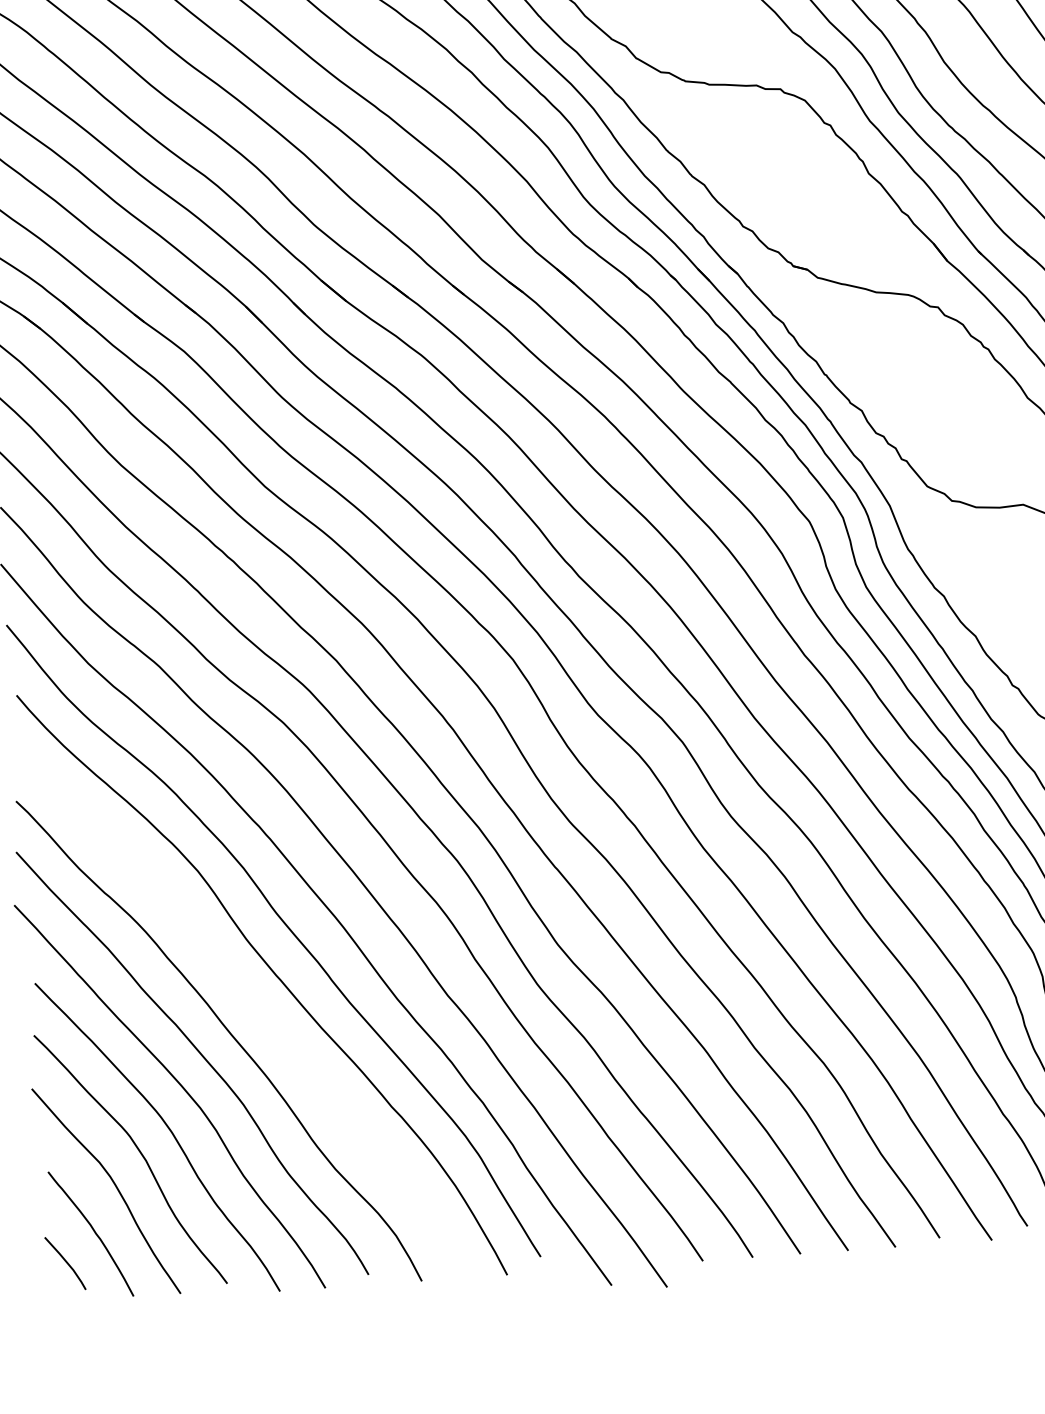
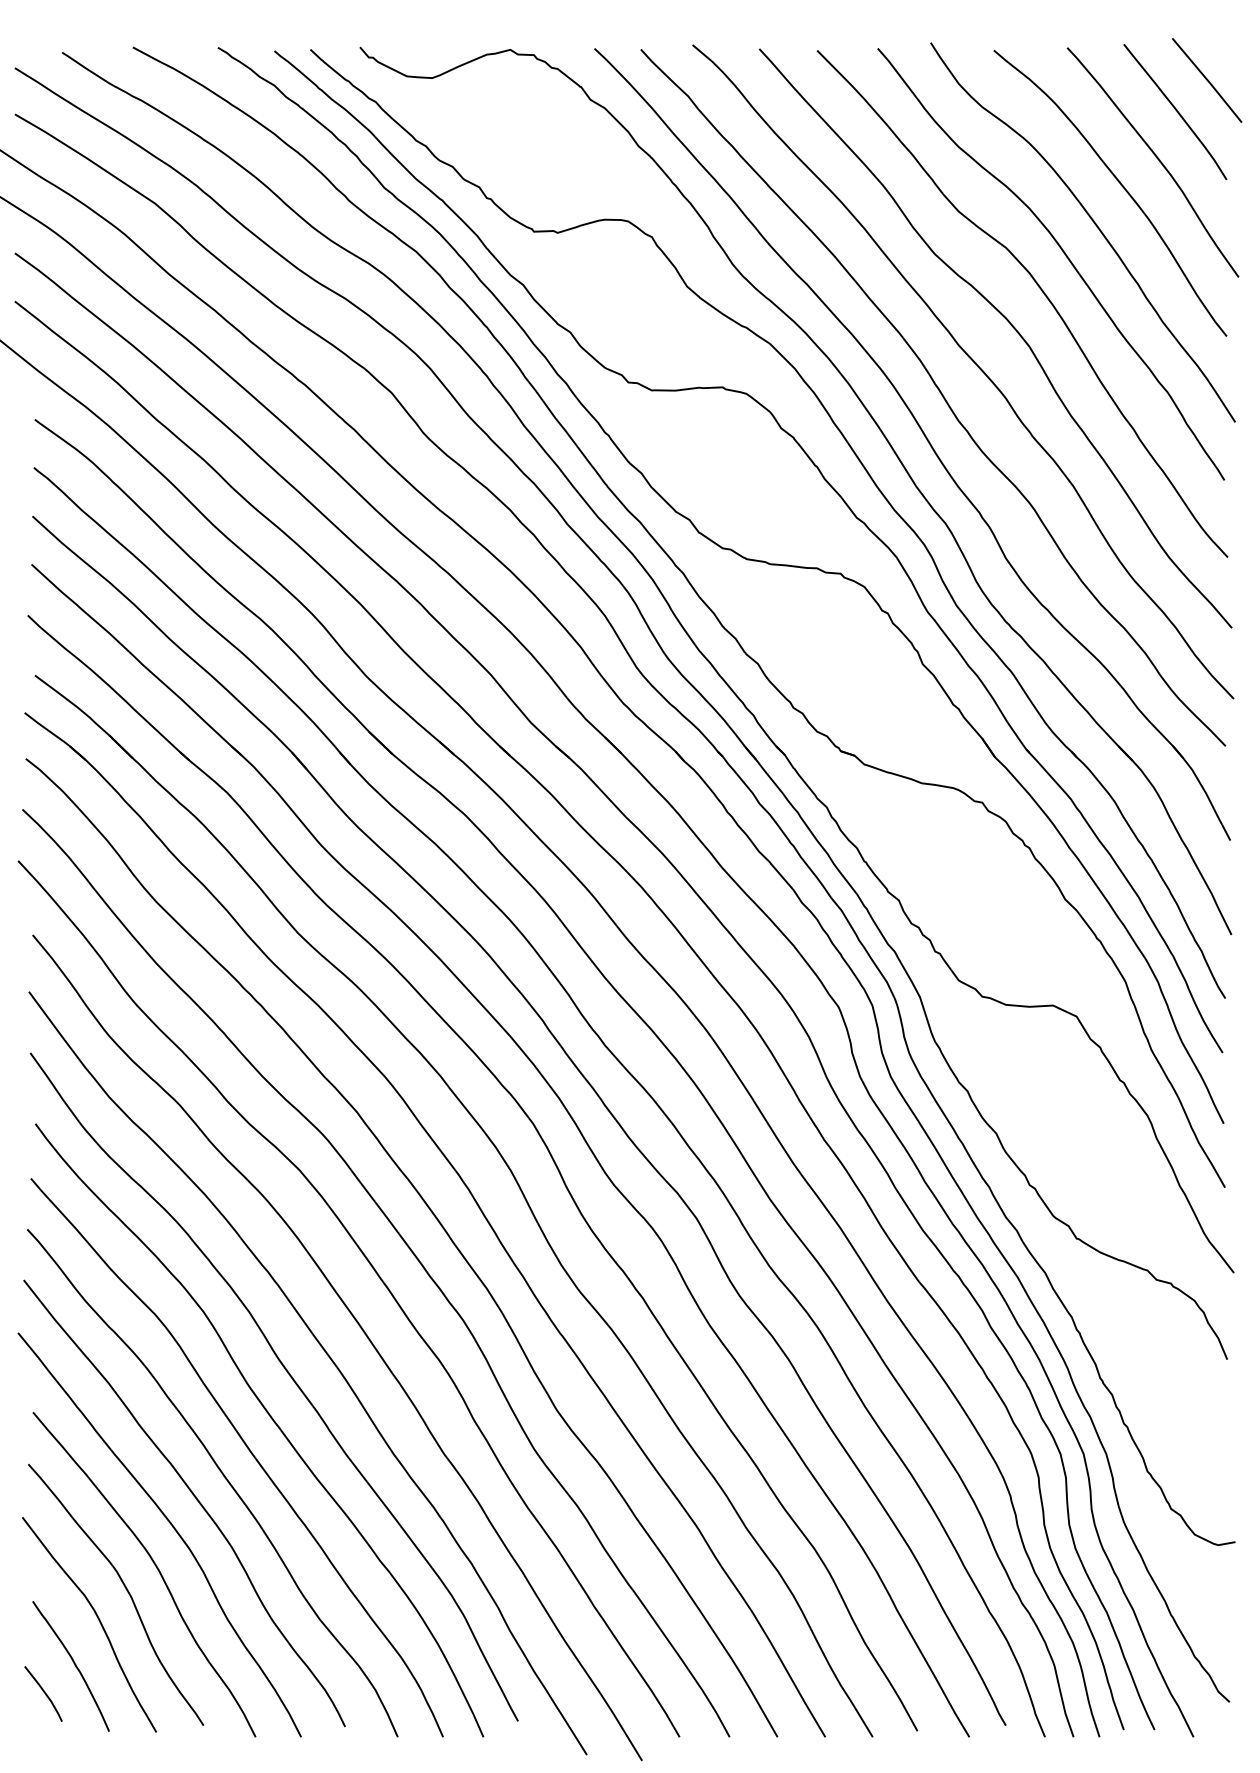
curve: (252, 1006) -> (248, 1450), added

